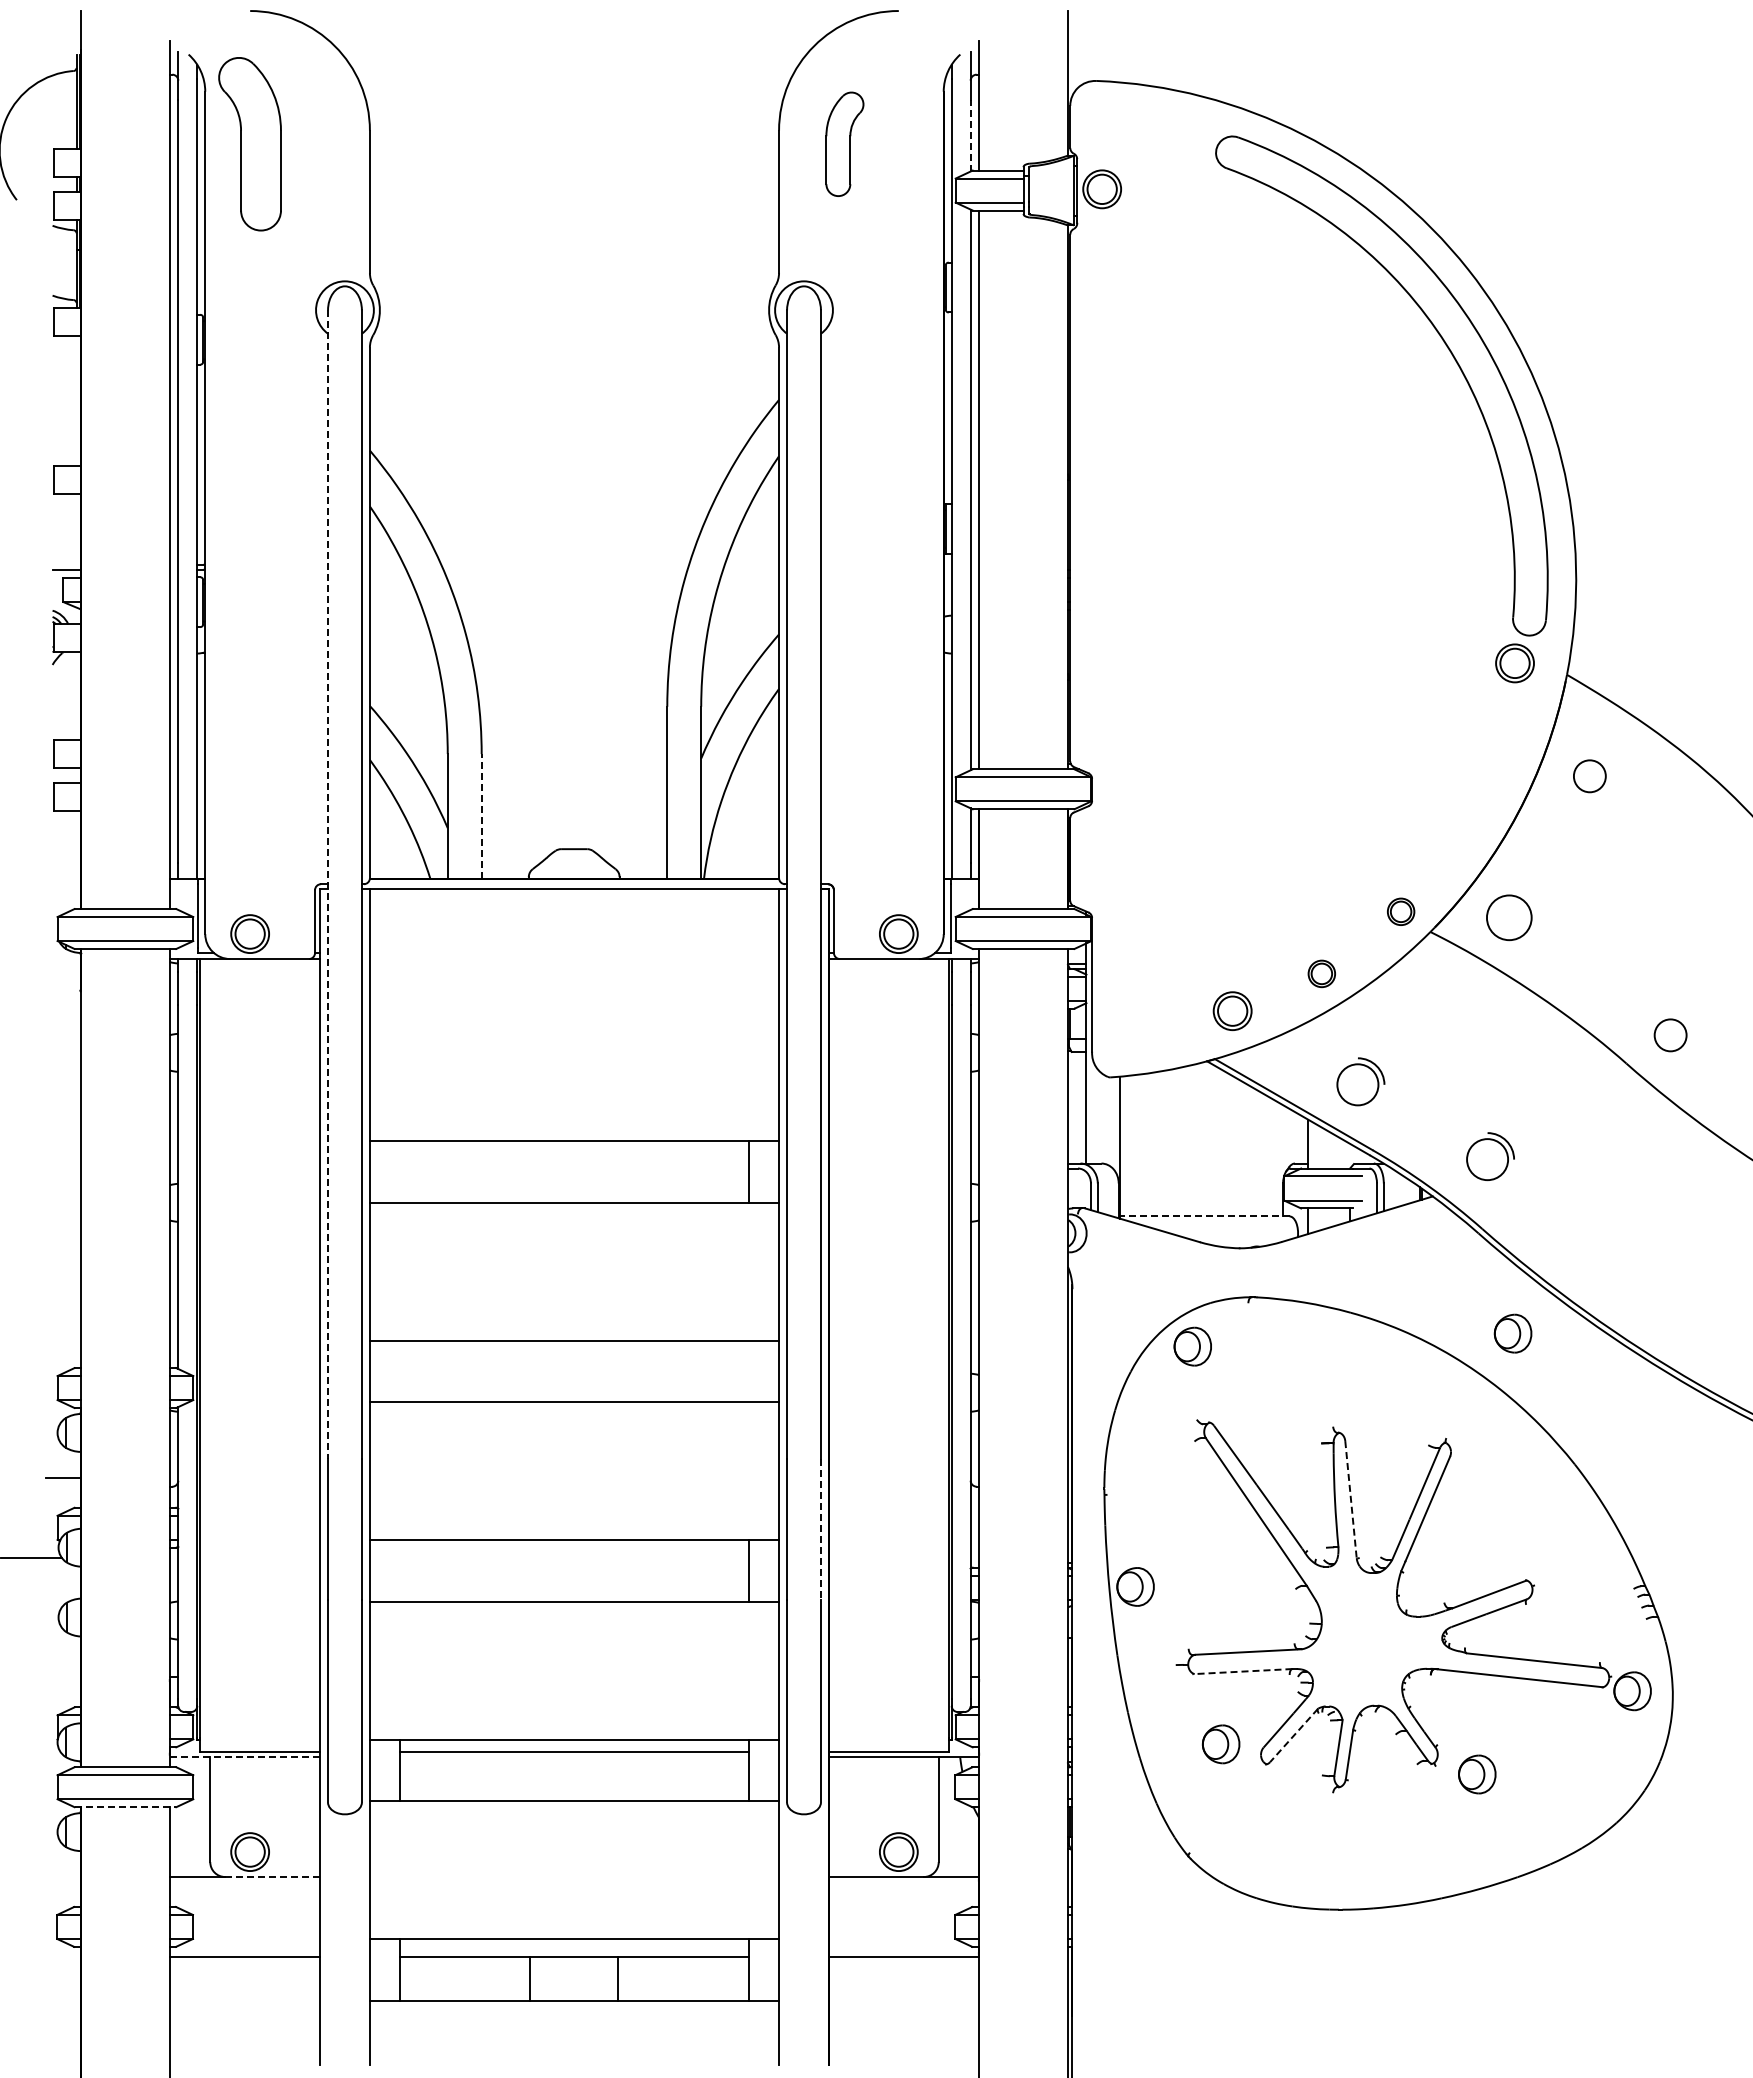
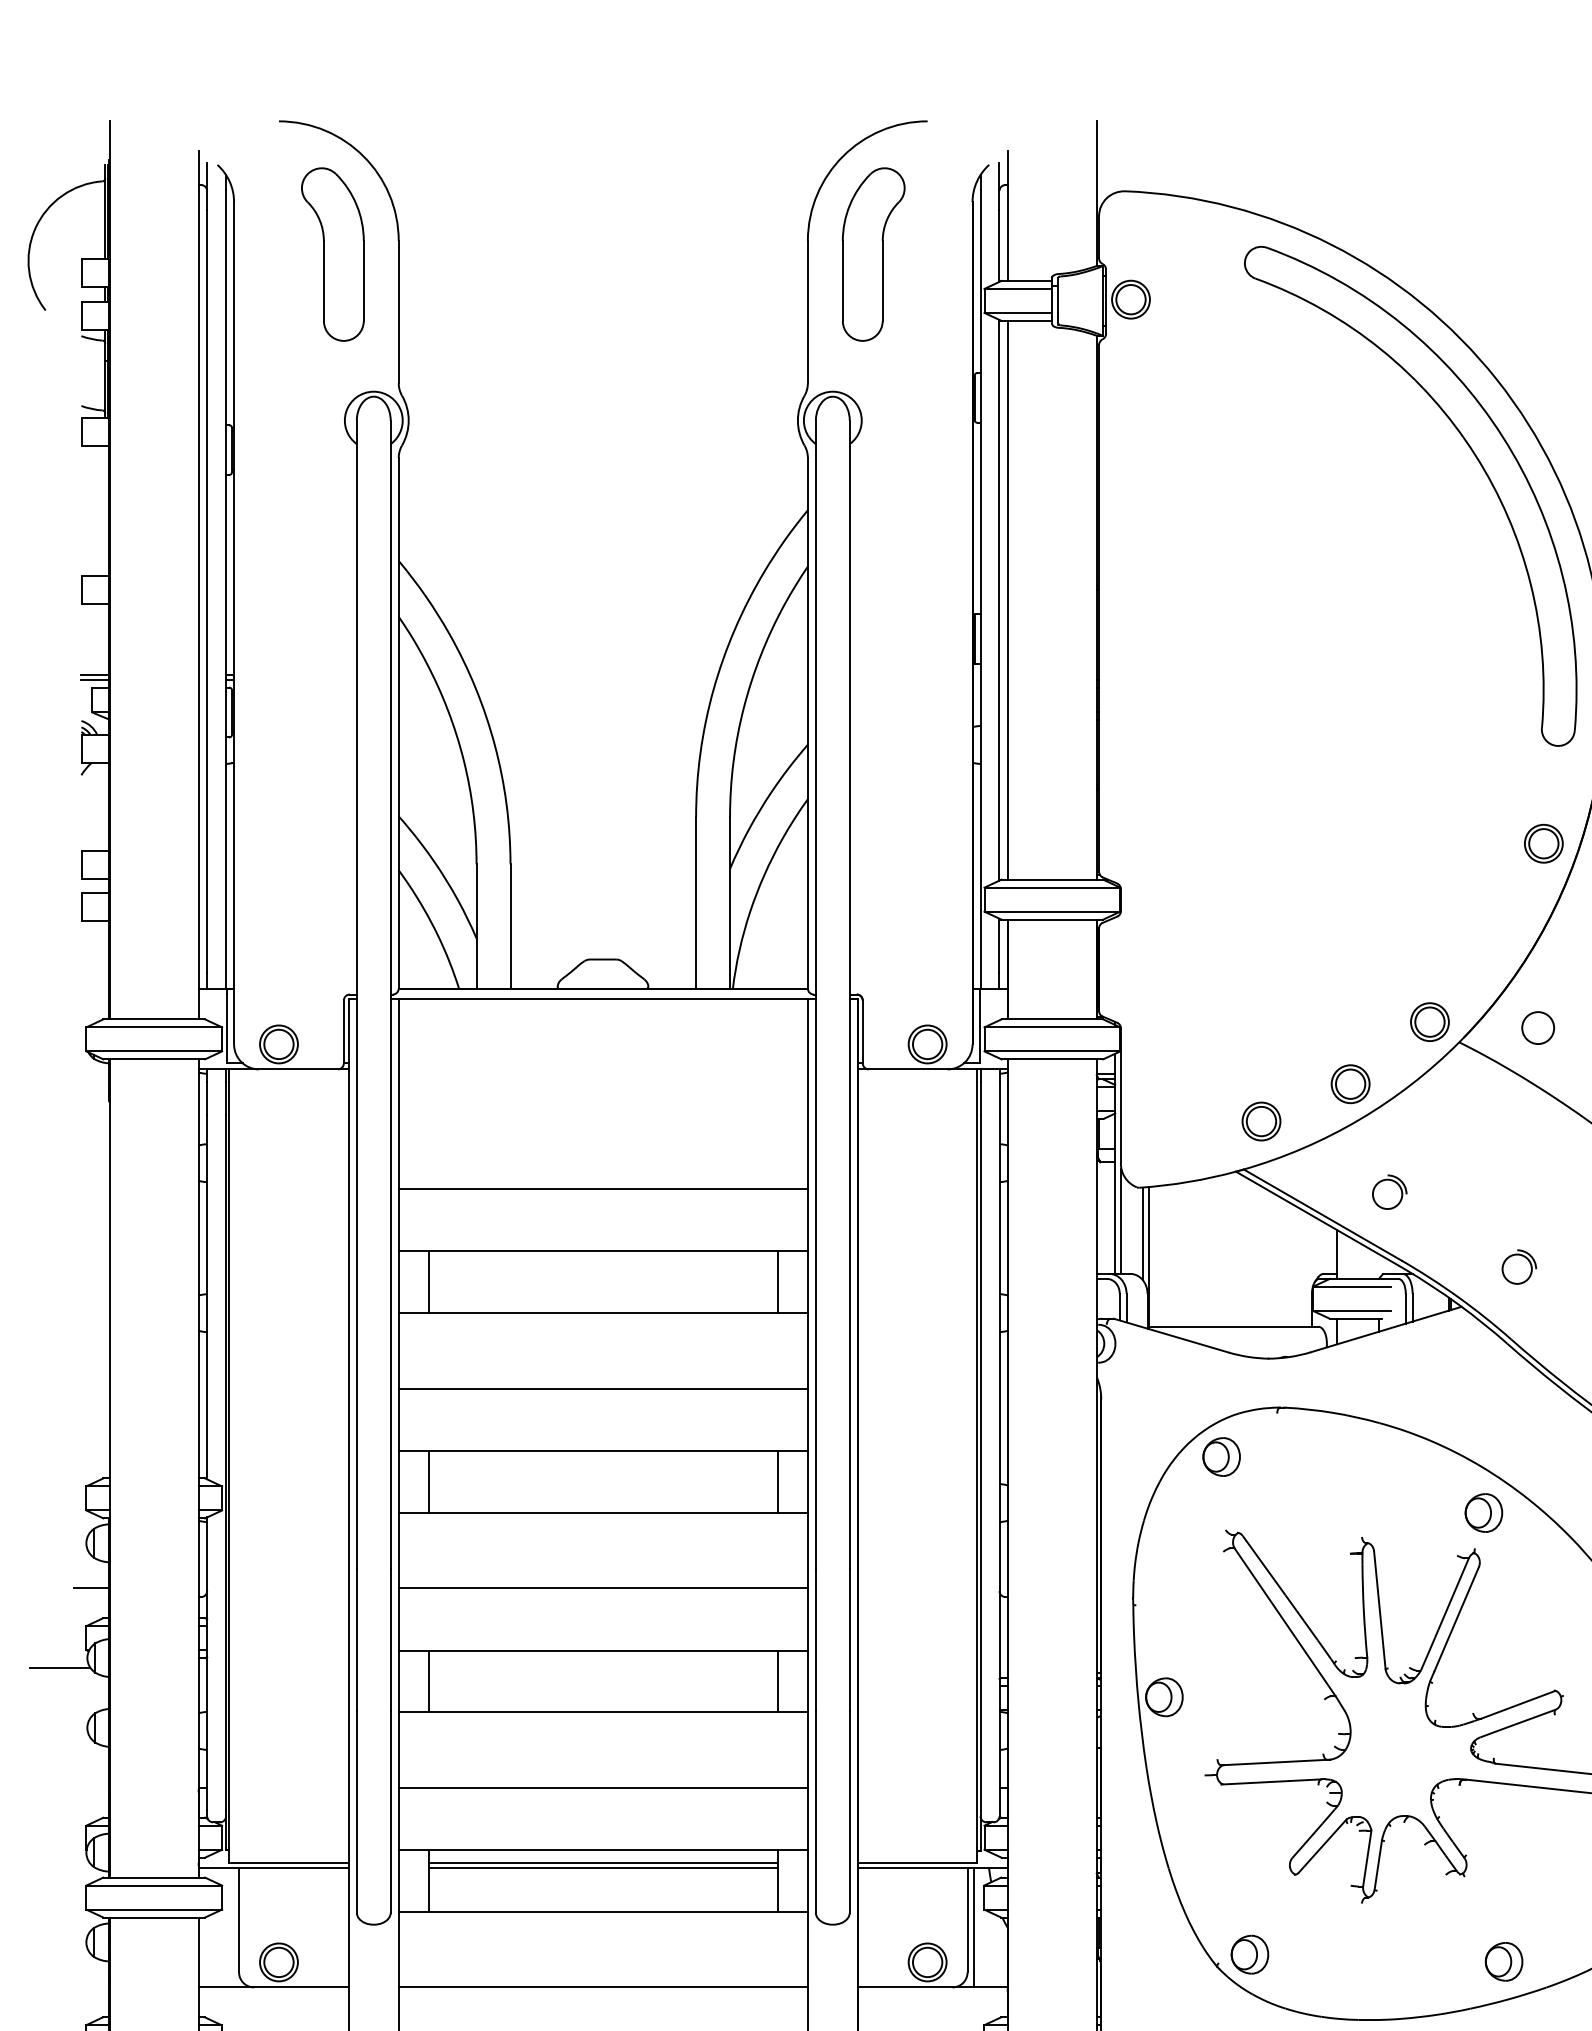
line: (970, 135) -> (999, 245), dashed -> solid
part: (249, 144) -> (332, 254), moved
part: (844, 144) -> (873, 254), size x1.67
line: (66, 564) -> (95, 674), added
part: (1514, 663) -> (1543, 843), moved
line: (481, 815) -> (510, 925), dashed -> solid
line: (328, 885) -> (357, 995), dashed -> solid
part: (1400, 911) -> (1429, 1021), size x1.43
circle: (1509, 917) -> (1538, 1027), size x0.71
part: (1321, 973) -> (1350, 1083), size x1.43
line: (574, 1078) -> (603, 1188), added
part: (1360, 1081) -> (1389, 1191), size x0.71
line: (1092, 1110) -> (1121, 1220), added
line: (1114, 1123) -> (1143, 1233), added
part: (1490, 1156) -> (1519, 1266), size x0.71
line: (399, 1171) -> (428, 1281), added
line: (1204, 1216) -> (1233, 1326), dashed -> solid
line: (574, 1278) -> (603, 1388), added
part: (1512, 1333) -> (1483, 1512), moved
line: (399, 1371) -> (428, 1481), added
line: (749, 1371) -> (778, 1481), added
line: (574, 1477) -> (603, 1587), added
line: (1351, 1500) -> (1380, 1610), dashed -> solid
line: (820, 1529) -> (849, 1639), dashed -> solid
line: (399, 1570) -> (428, 1680), added
line: (1242, 1671) -> (1271, 1781), dashed -> solid
line: (574, 1677) -> (603, 1787), added
line: (1294, 1735) -> (1323, 1845), dashed -> solid
part: (1220, 1744) -> (1249, 1954), moved
line: (245, 1757) -> (274, 1867), dashed -> solid
line: (574, 1757) -> (603, 1867), added
part: (1477, 1774) -> (1504, 1961), moved
line: (125, 1807) -> (154, 1917), dashed -> solid
line: (945, 1817) -> (974, 1927), added
line: (273, 1877) -> (302, 1987), dashed -> solid
line: (574, 1877) -> (603, 1987), added

